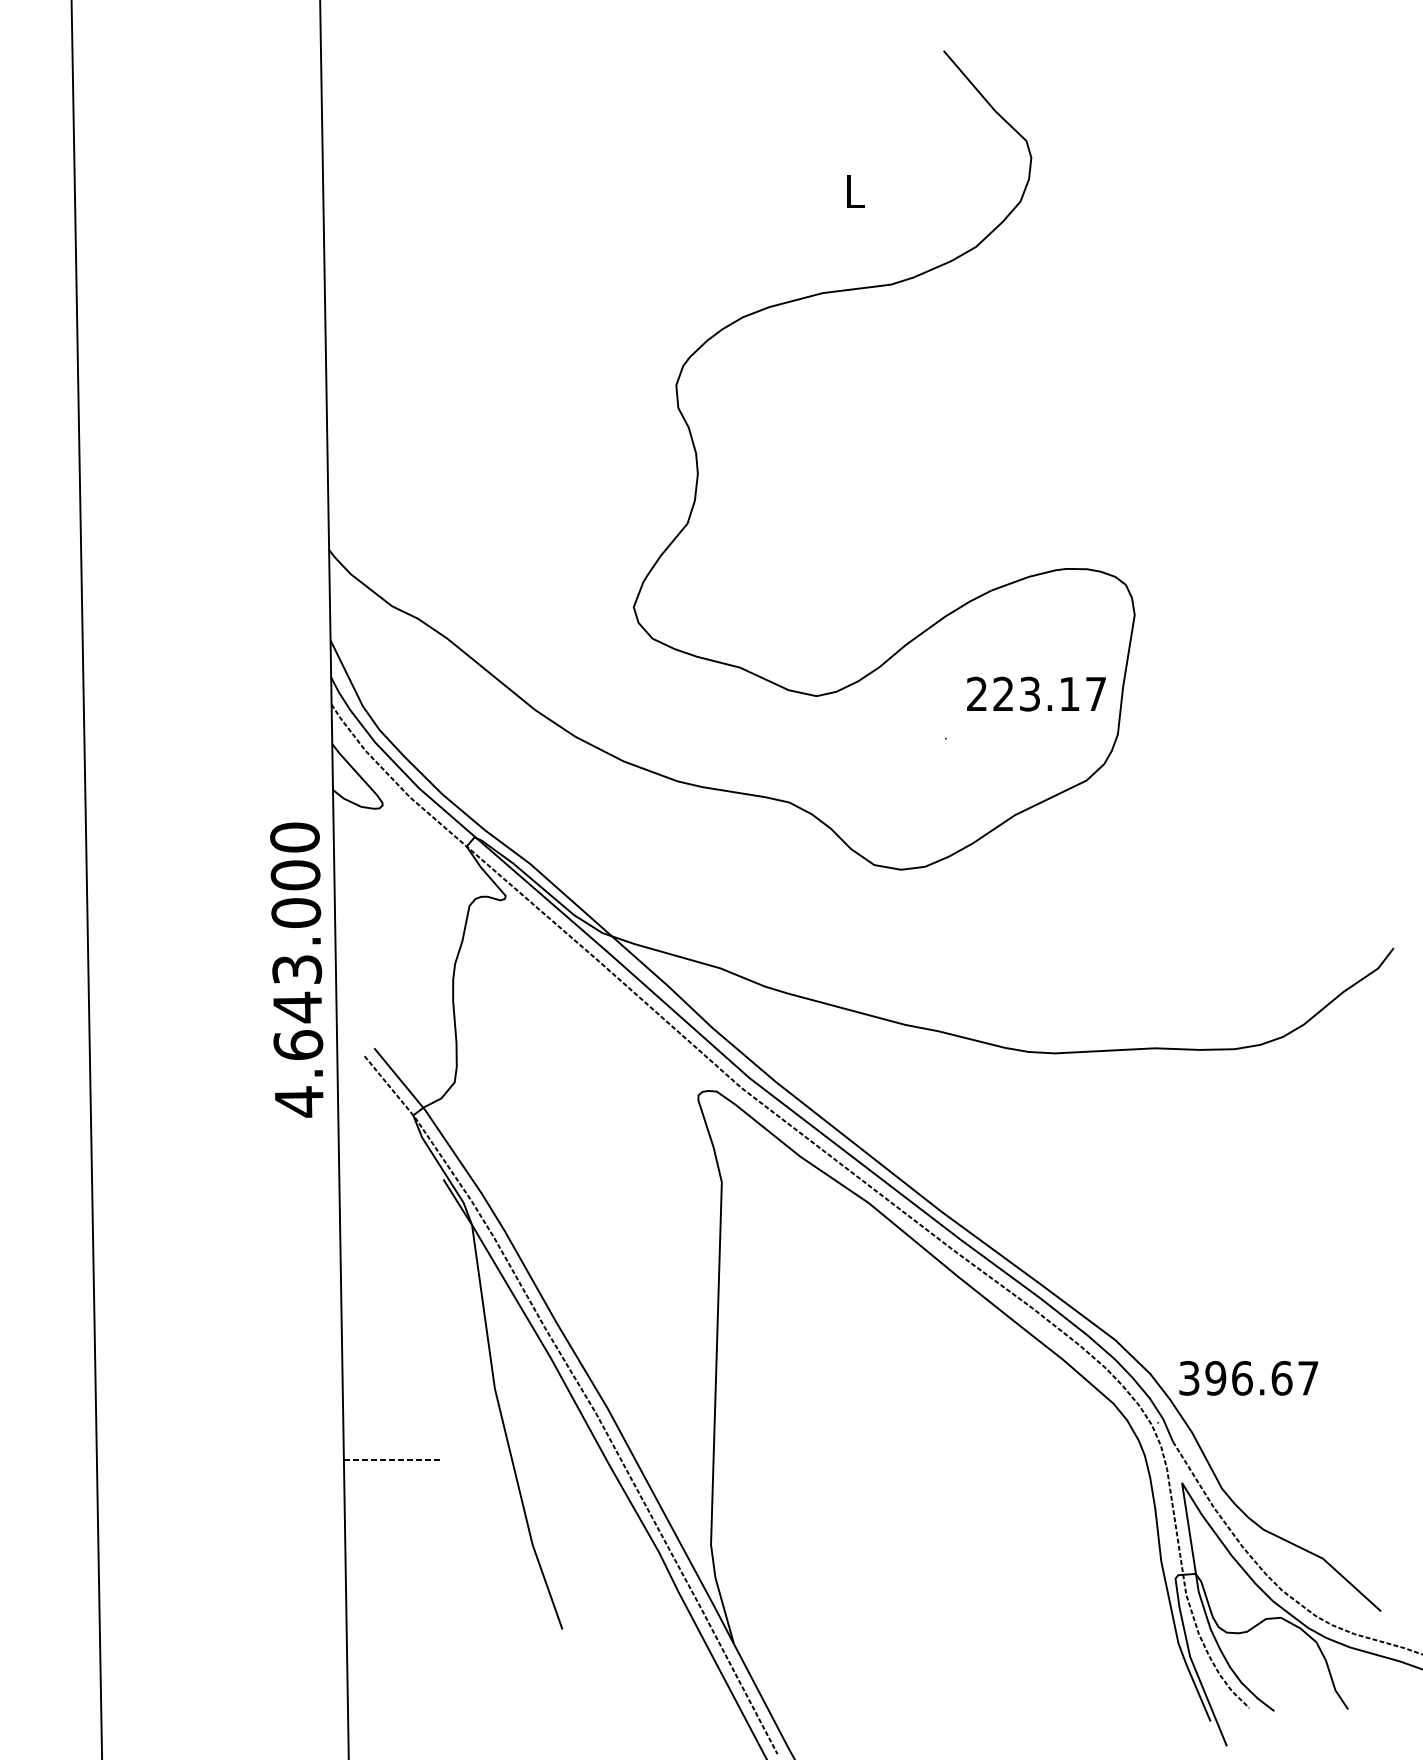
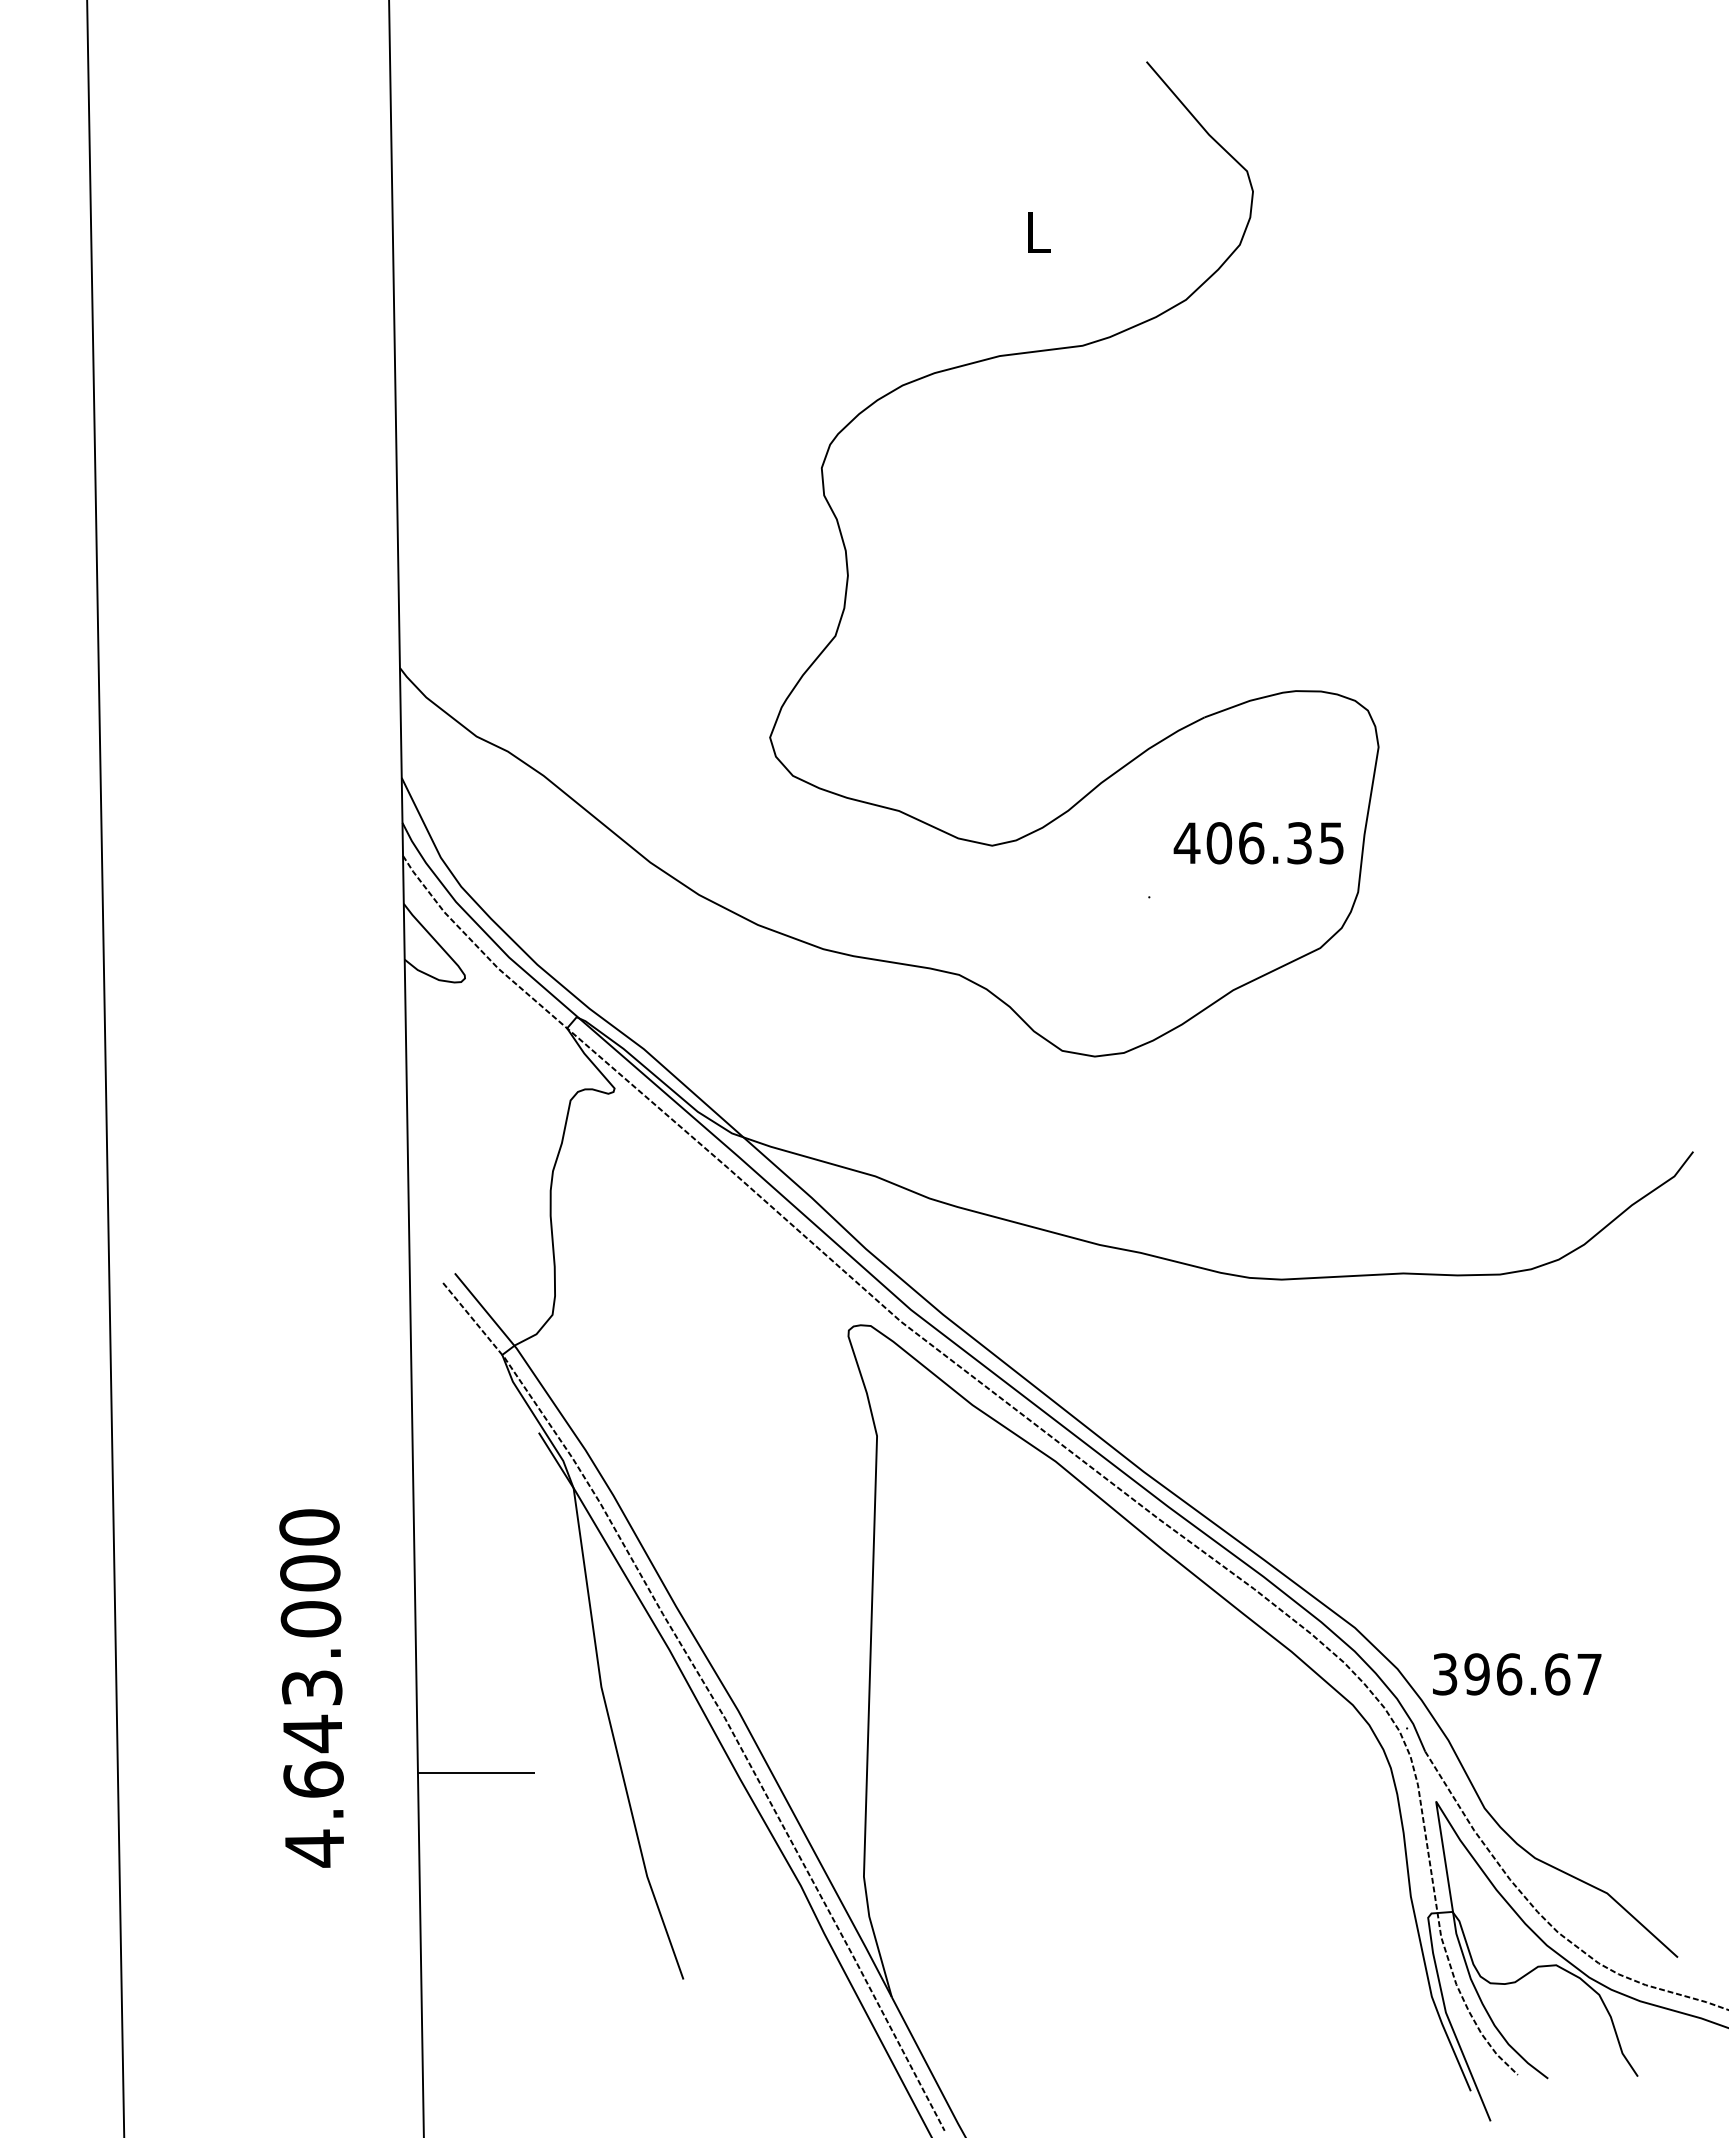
text: (1035, 694) -> (1258, 843), 223.17 -> 406.35
text: (296, 970) -> (311, 1688), moved
line: (392, 1459) -> (476, 1773), dashed -> solid

